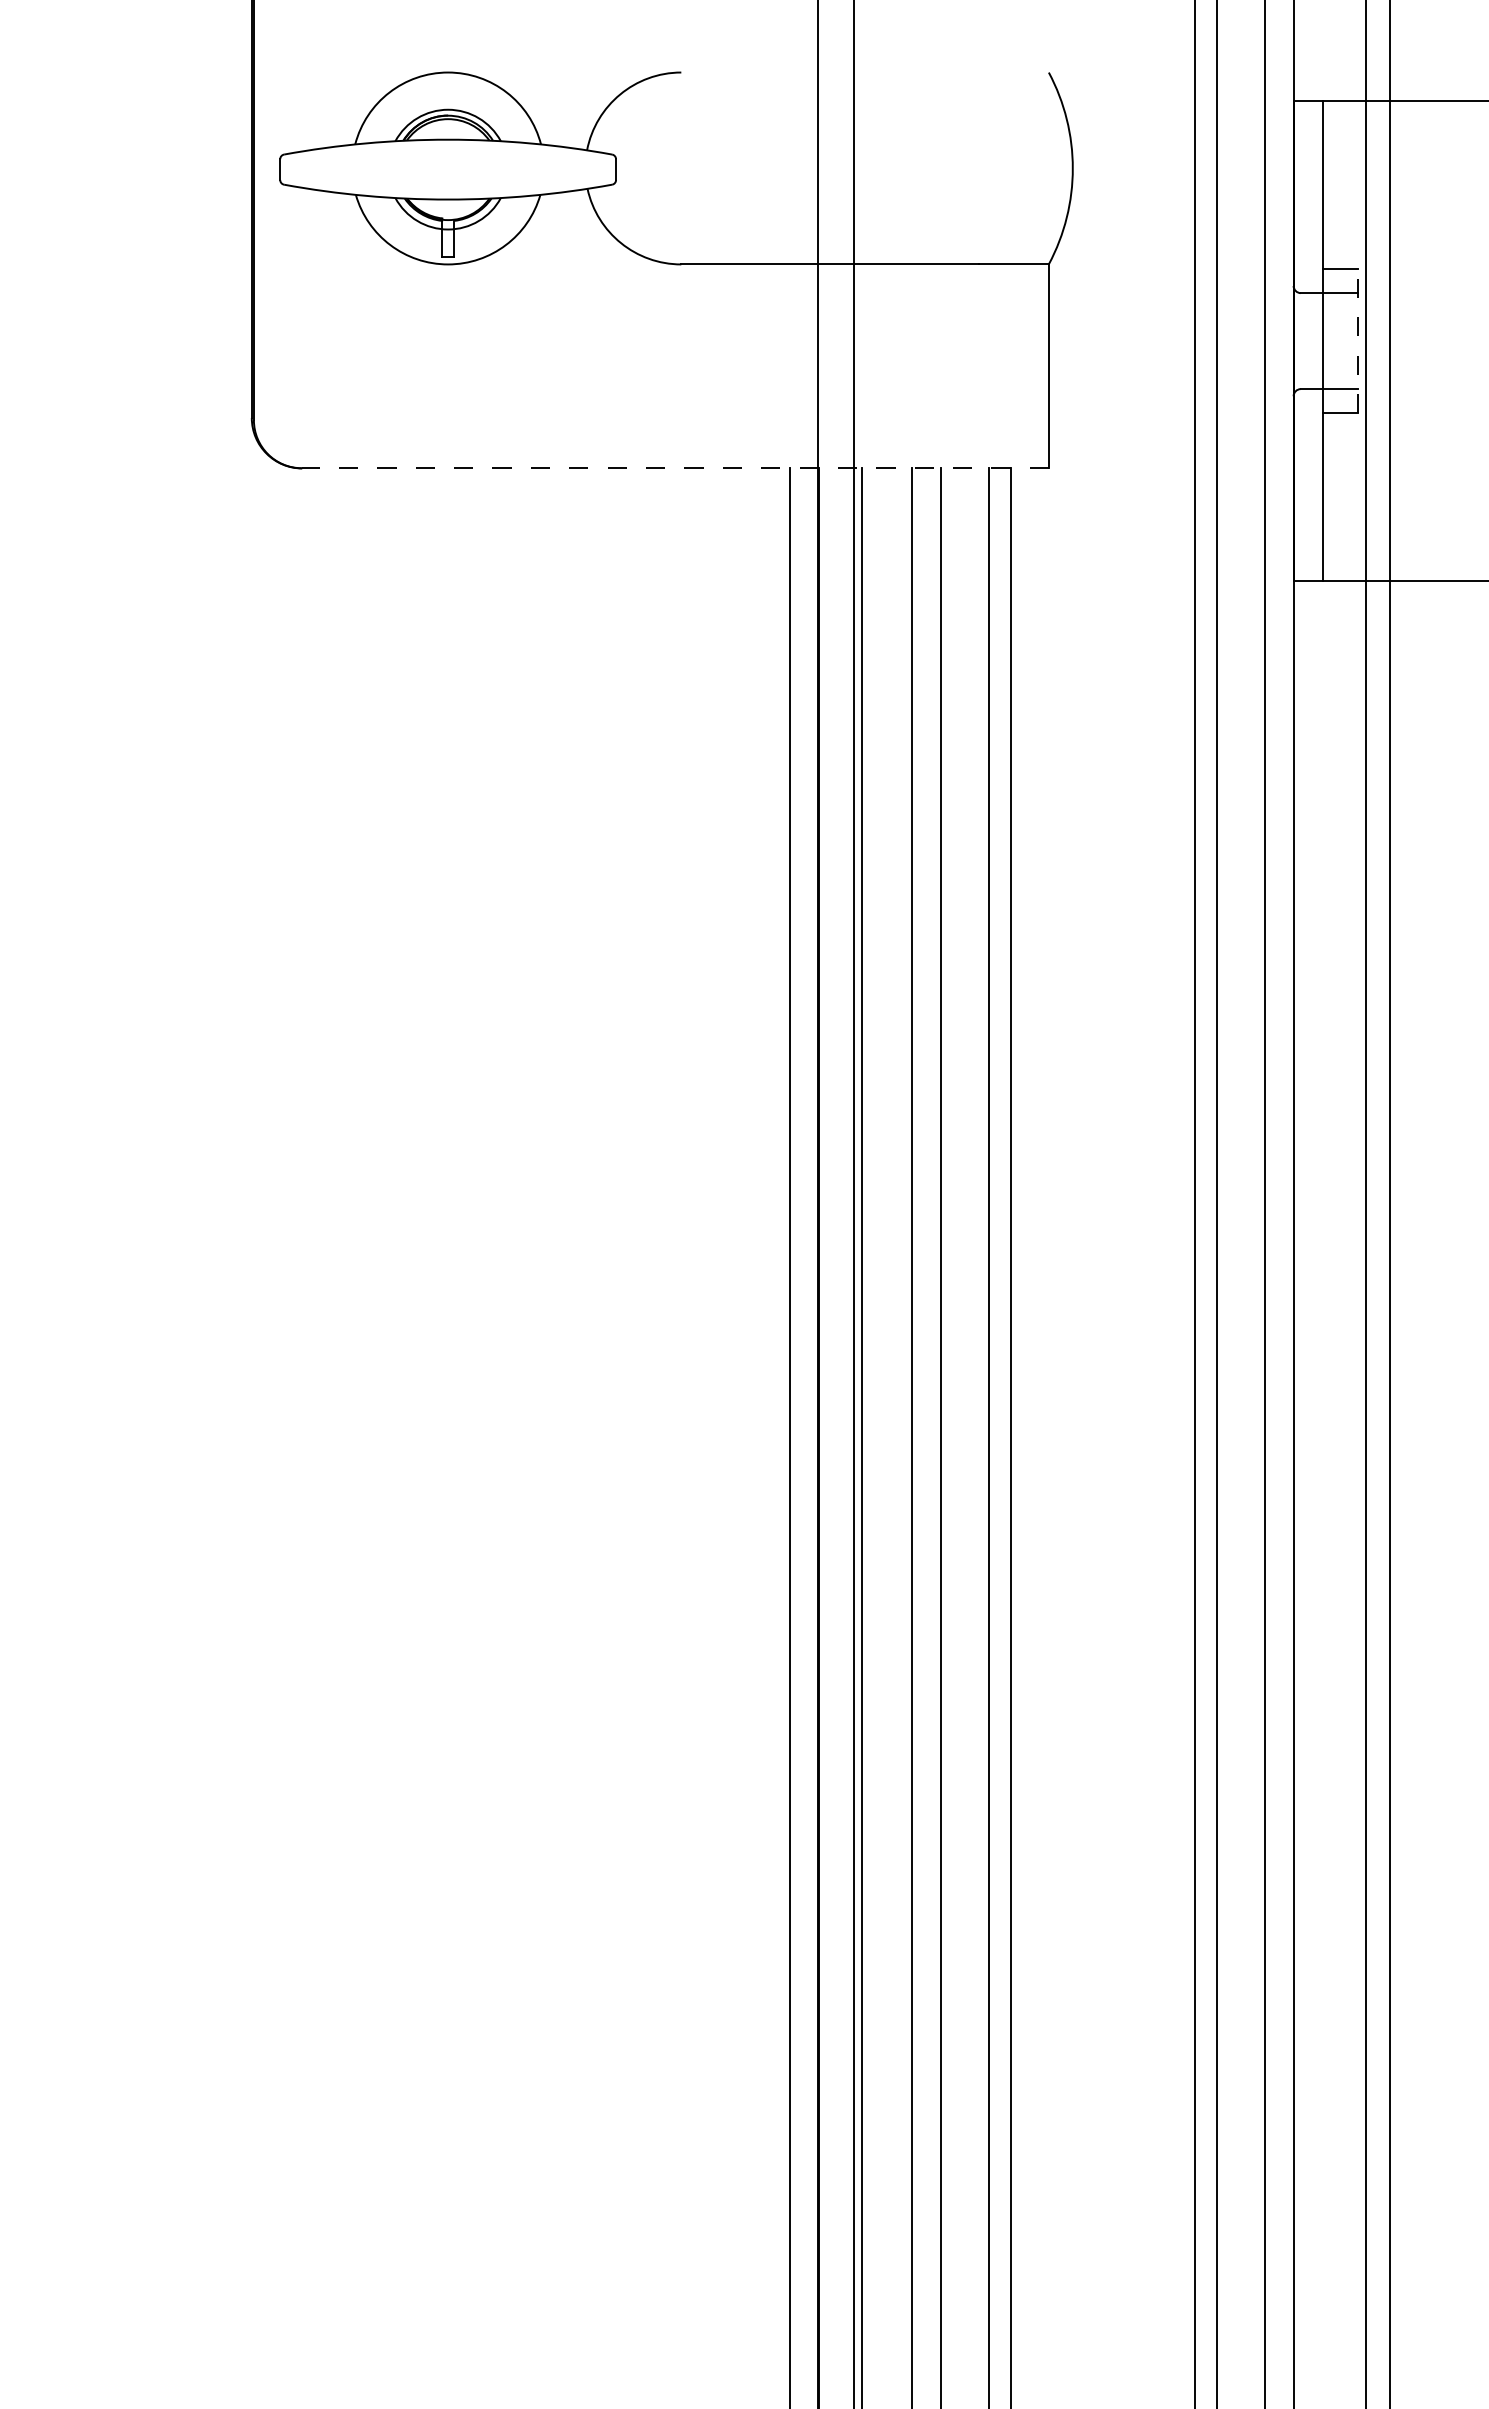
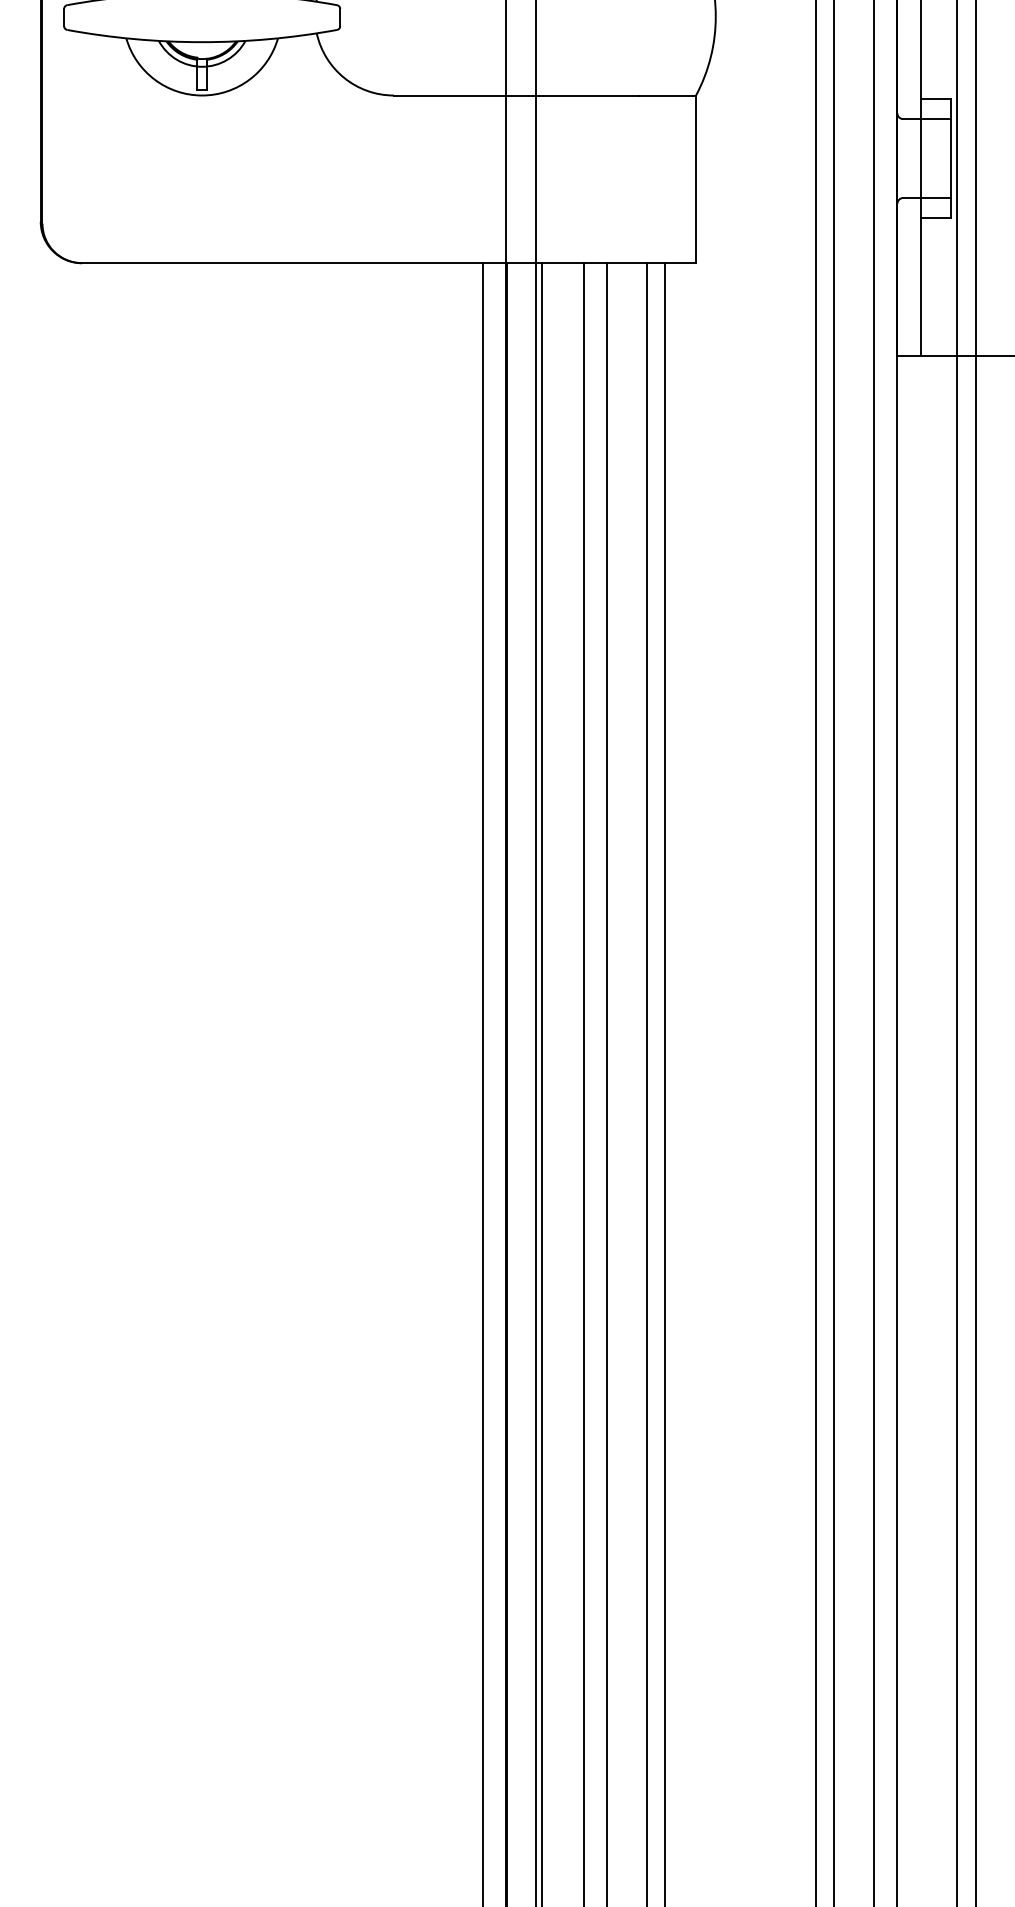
line: (1358, 341) -> (950, 158), dashed -> solid
line: (675, 468) -> (389, 263), dashed -> solid

